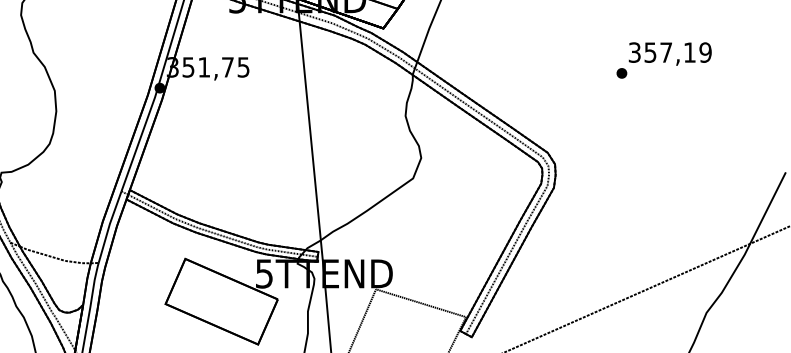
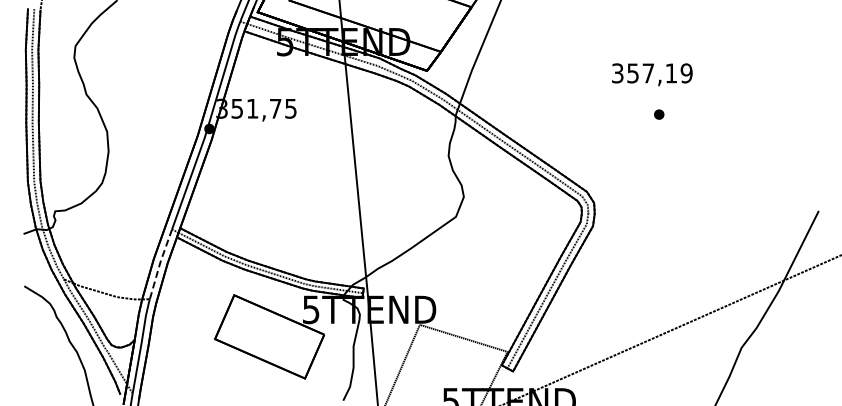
text: (670, 53) -> (652, 74), moved
line: (109, 225) -> (160, 262), solid -> dashed

